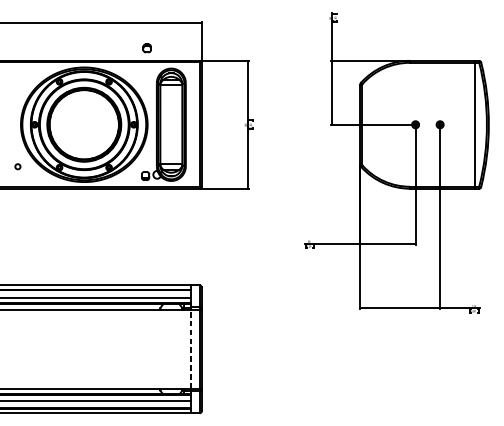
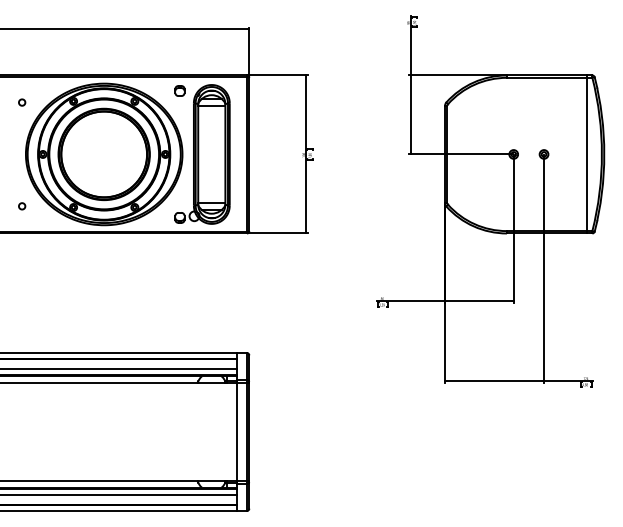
part: (146, 47) -> (179, 90), moved
part: (18, 82) -> (22, 102), added
line: (191, 349) -> (236, 432), dashed -> solid

